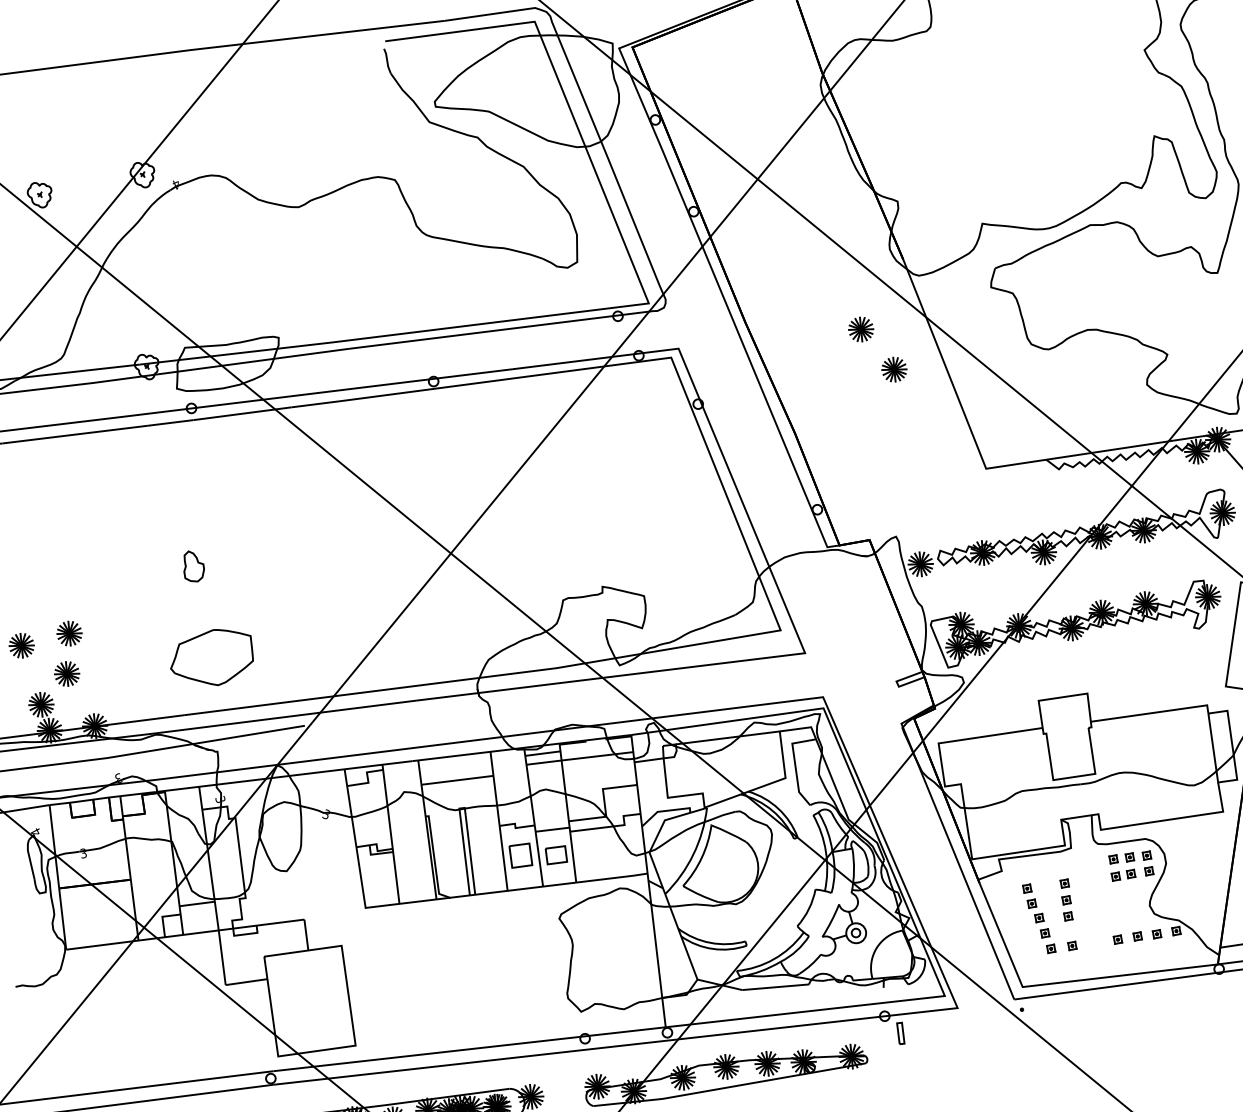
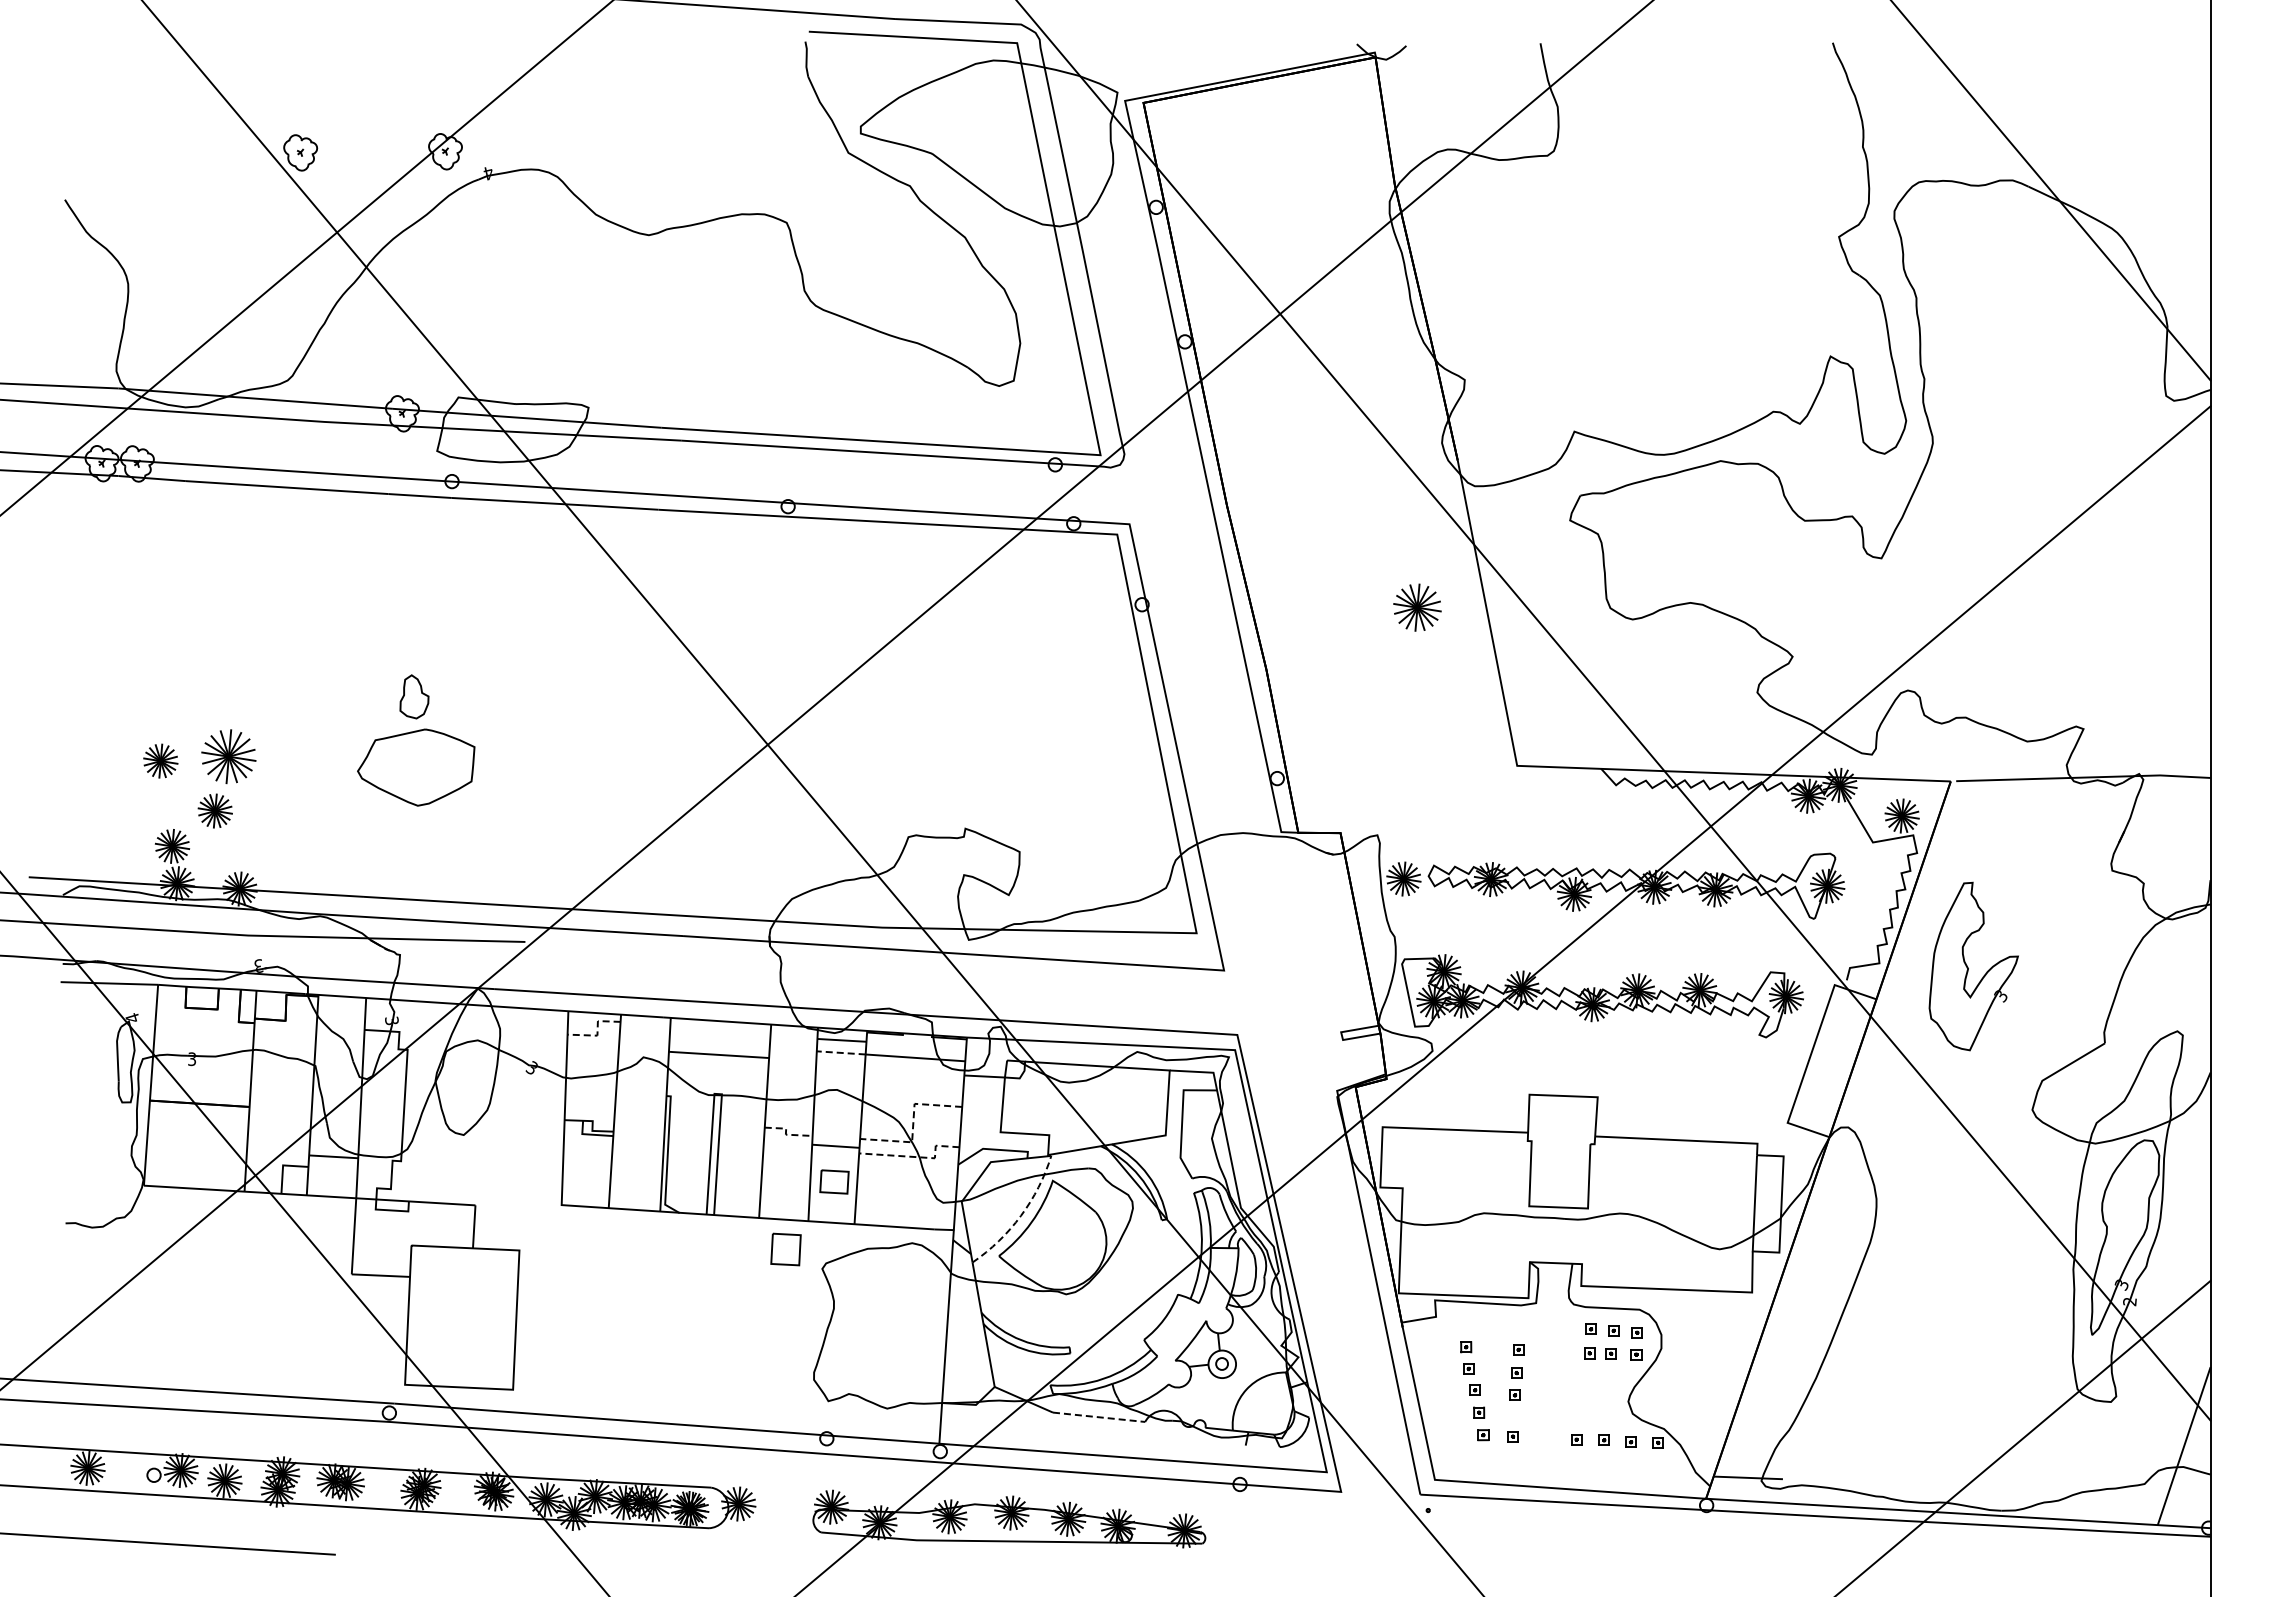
part: (861, 329) -> (1382, 544), removed
part: (894, 369) -> (1417, 607), size x1.4
part: (69, 633) -> (228, 756), size x1.6
part: (212, 658) -> (416, 767), moved
line: (543, 762) -> (840, 1052), solid -> dashed
line: (368, 779) -> (597, 1031), solid -> dashed
line: (605, 804) -> (913, 1125), solid -> dashed
line: (515, 827) -> (785, 1133), solid -> dashed
line: (610, 827) -> (915, 1157), solid -> dashed
arc: (693, 854) -> (1020, 1215), solid -> dashed
part: (520, 855) -> (785, 1249), moved
line: (776, 987) -> (1099, 1417), solid -> dashed
part: (900, 1033) -> (1257, 1511), removed

